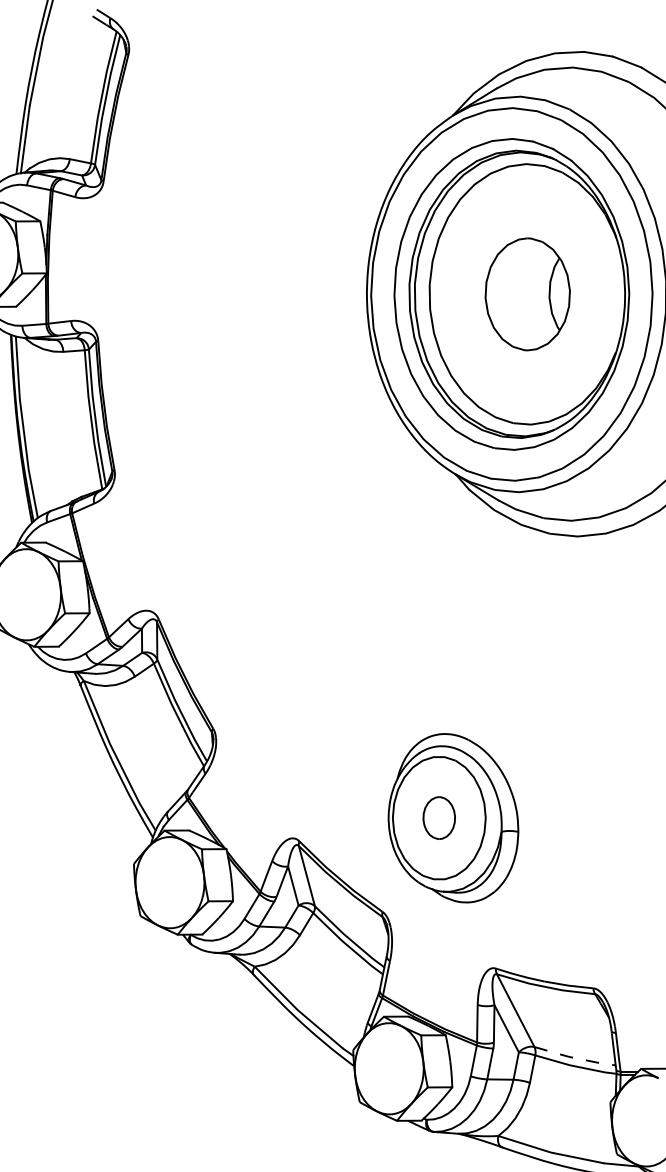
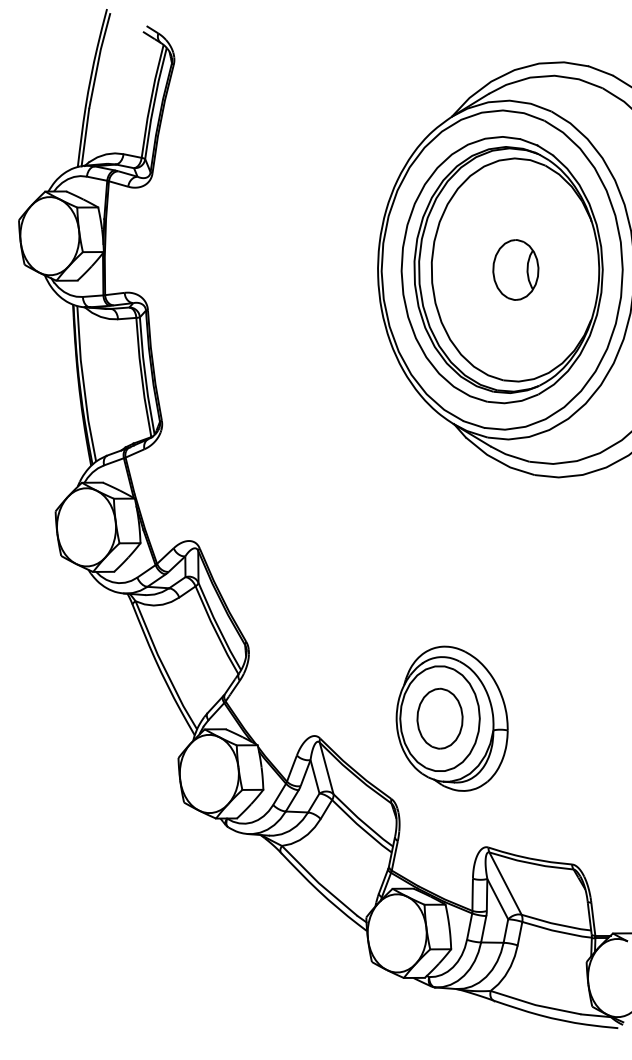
part: (527, 293) -> (515, 269), size x0.62
part: (438, 817) -> (439, 718), size x1.67
line: (575, 1058) -> (556, 924), dashed -> solid

